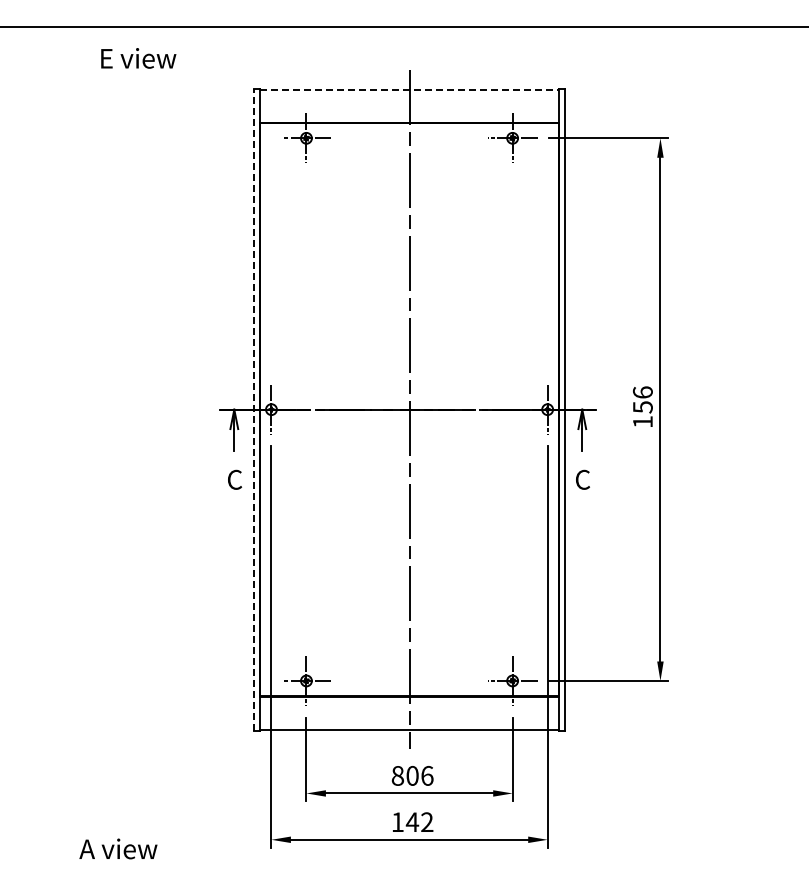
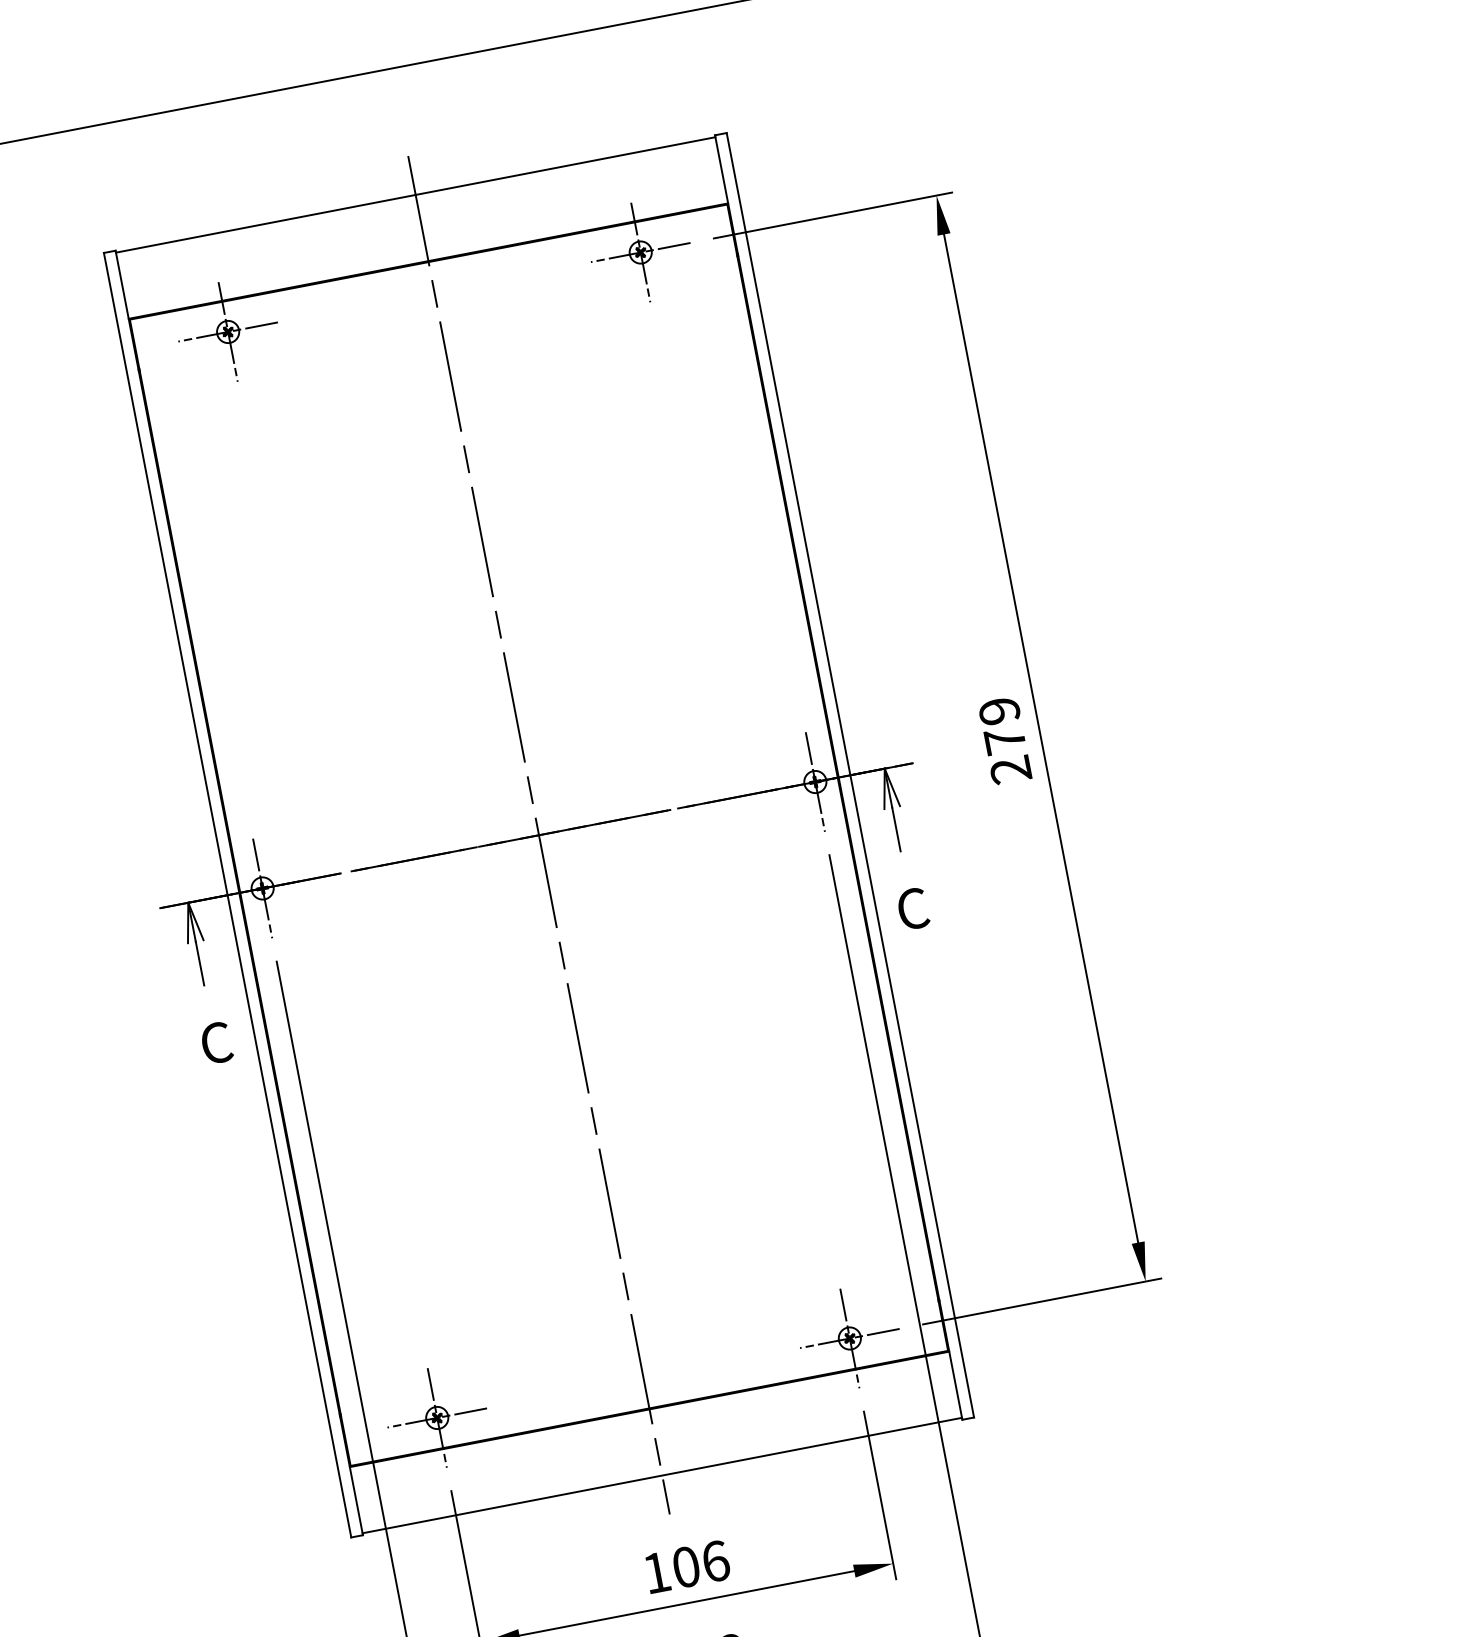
line: (409, 89) -> (415, 194), dashed -> solid
text: (642, 407) -> (1004, 741), 156 -> 279
line: (253, 409) -> (226, 895), dashed -> solid
text: (397, 775) -> (655, 1572), 806 -> 106

